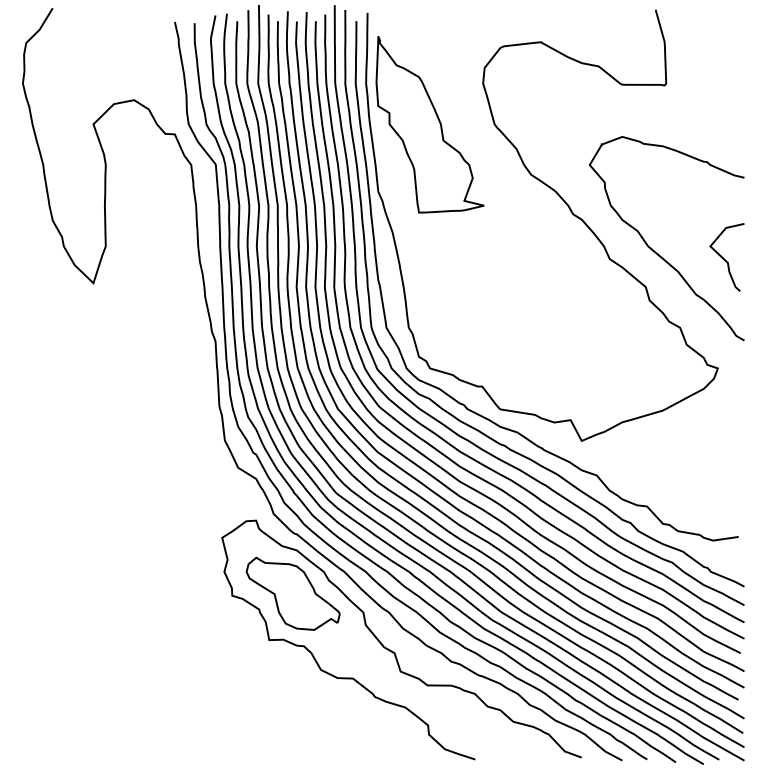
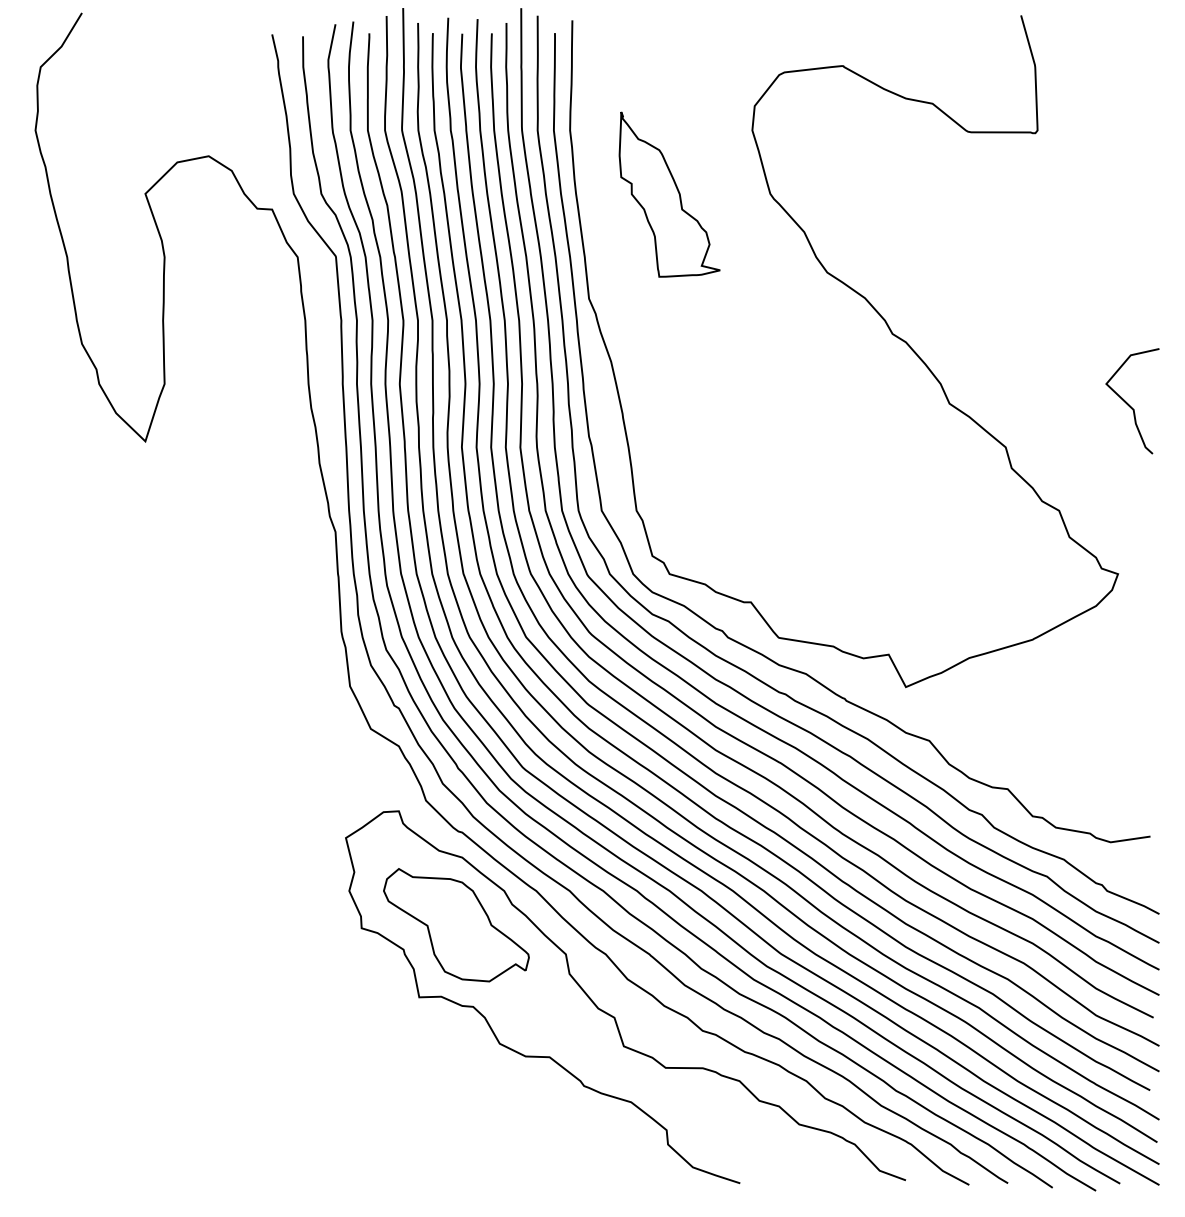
part: (429, 124) -> (668, 194), size x0.6
curve: (654, 250) -> (1019, 390), removed

